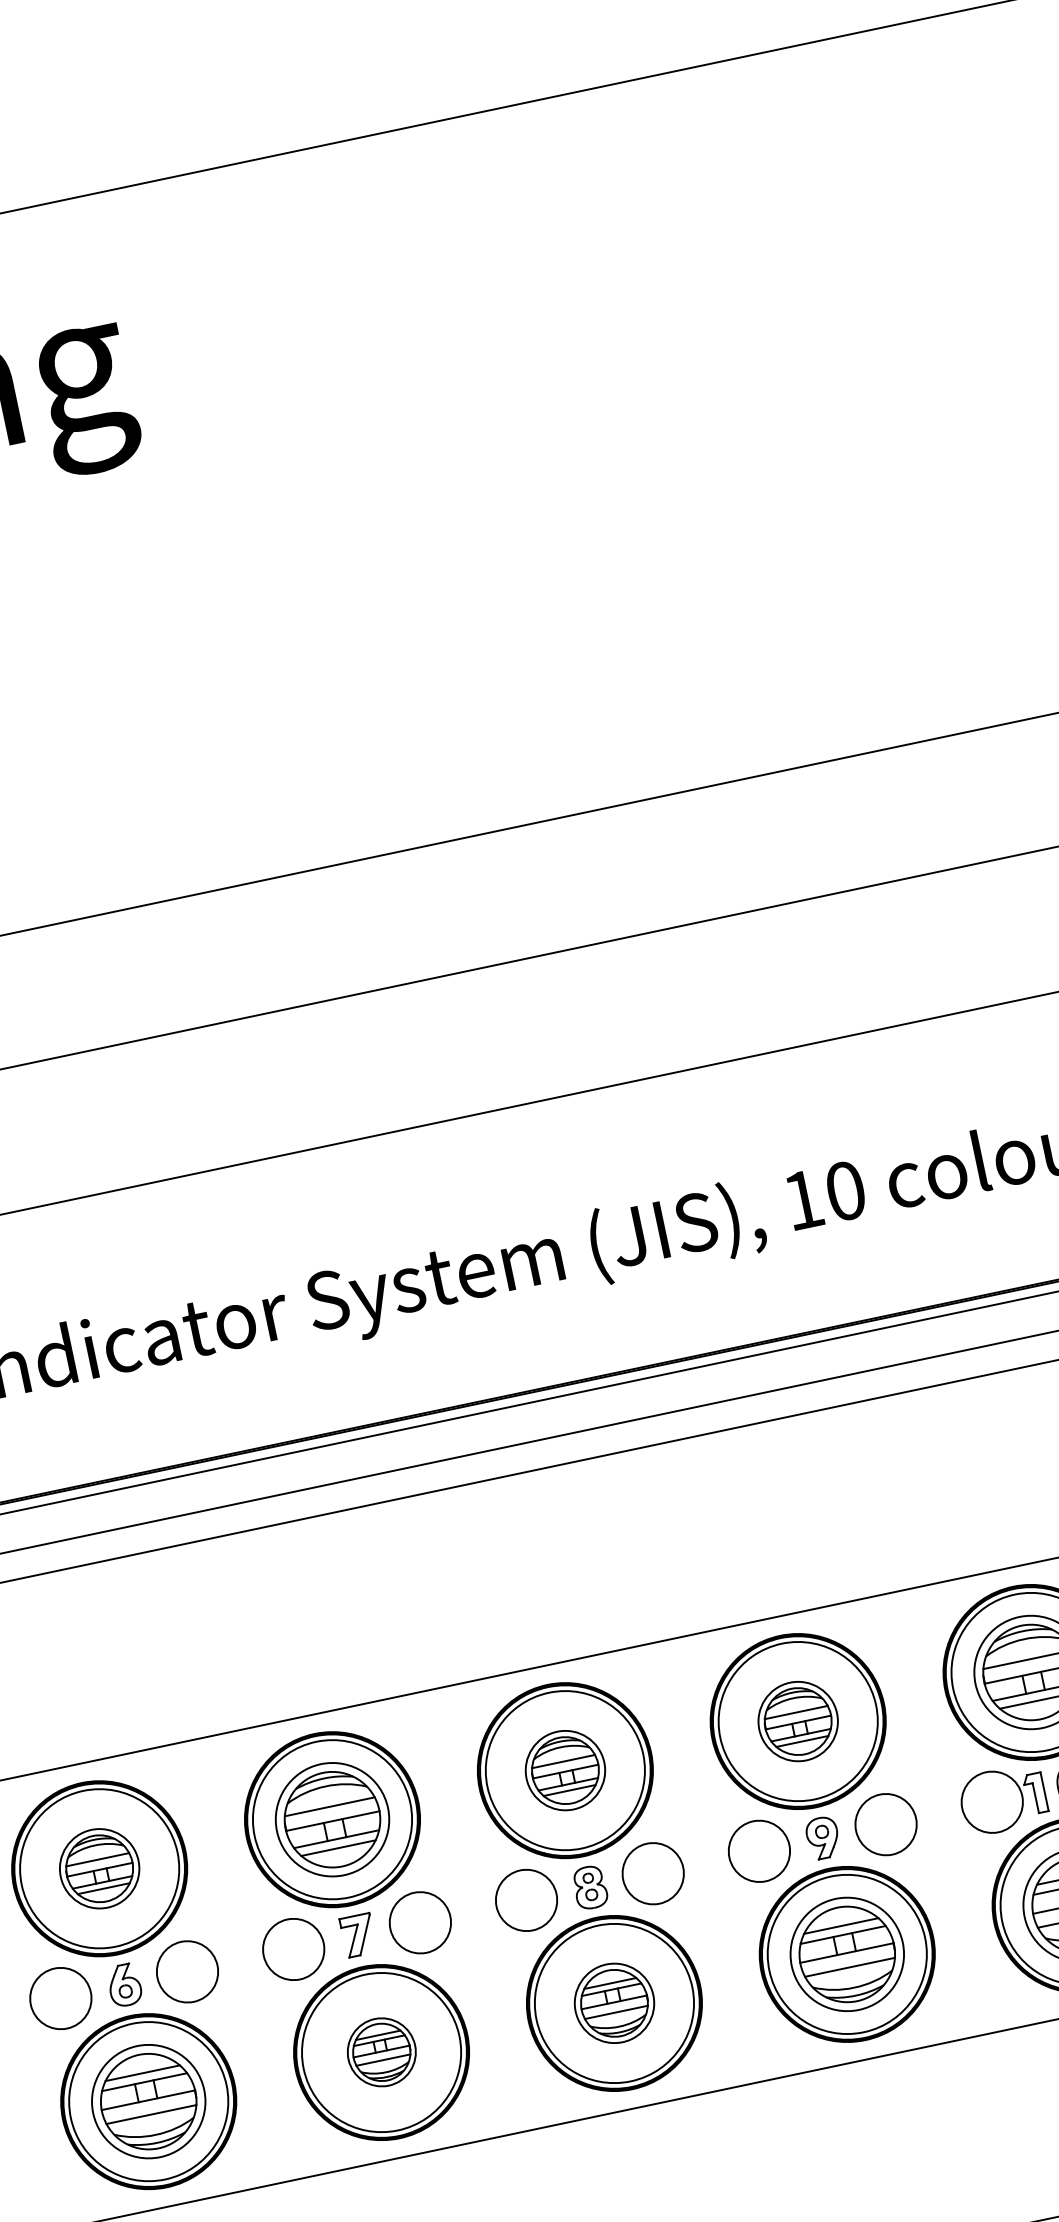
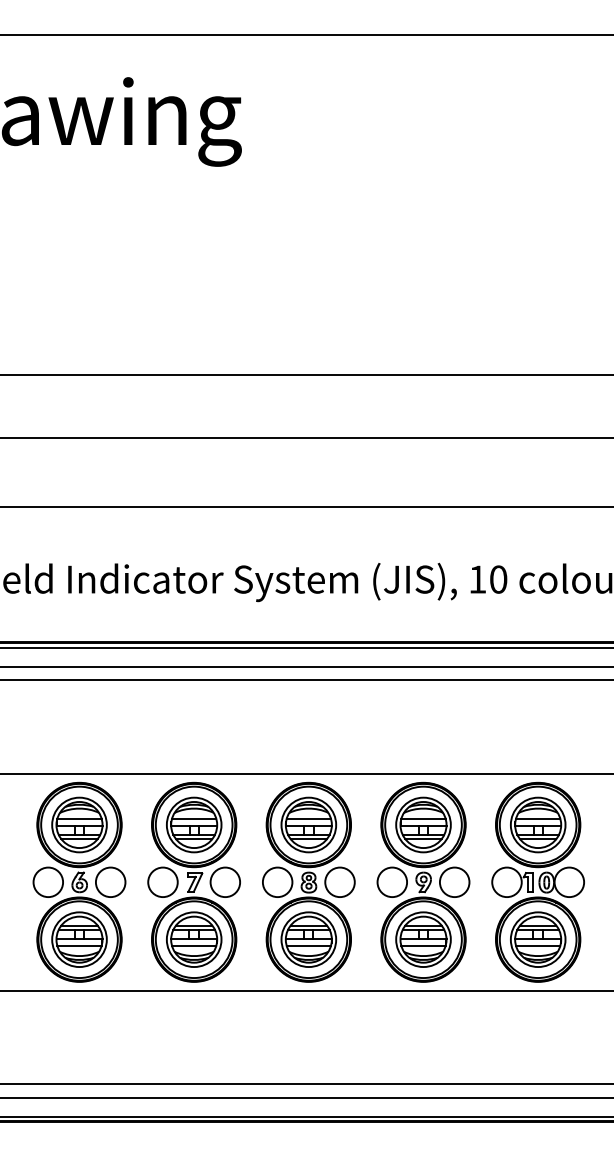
part: (797, 1720) -> (423, 824), size x1.43
part: (564, 1769) -> (308, 824), size x1.43
part: (99, 1867) -> (79, 824), size x1.43
part: (613, 2003) -> (308, 939), size x1.43
part: (382, 2052) -> (194, 939), size x1.67

